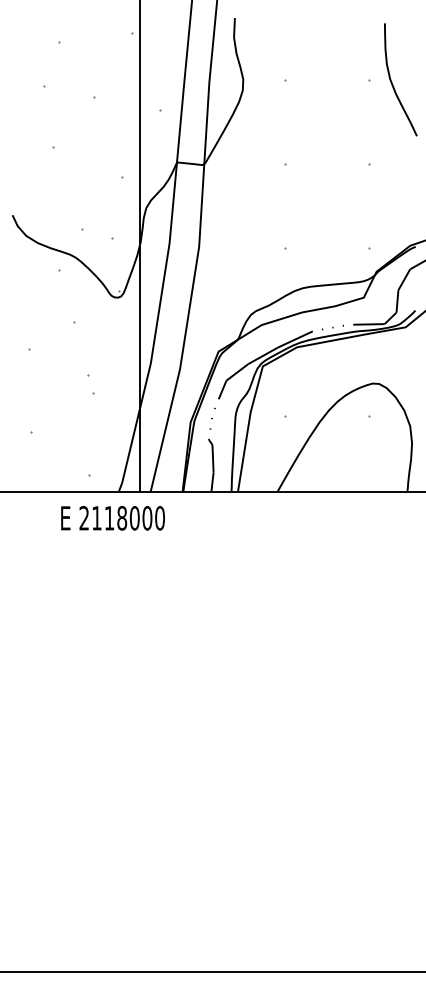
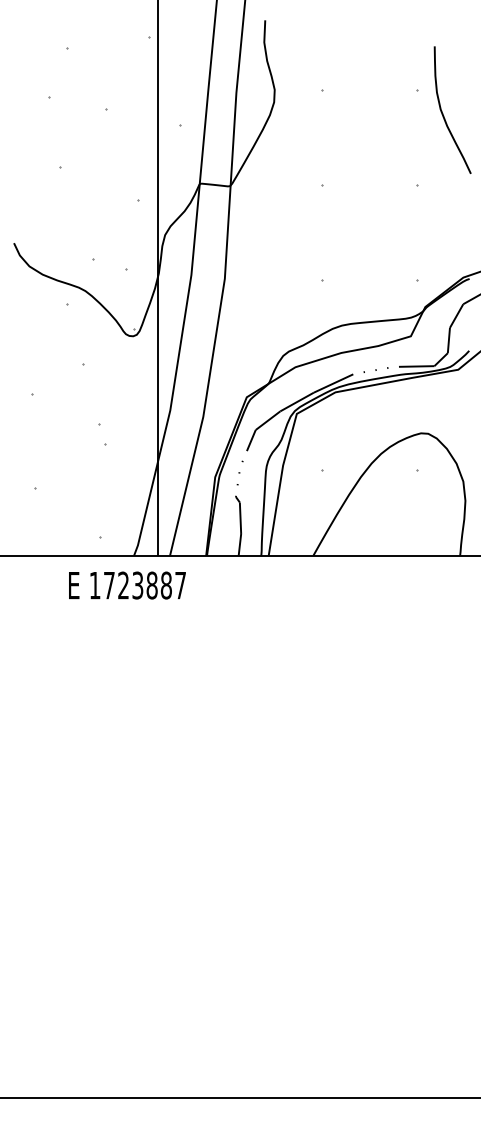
curve: (392, 82) -> (443, 113), moved
text: (121, 518) -> (137, 585), 2118000 -> 1723887

